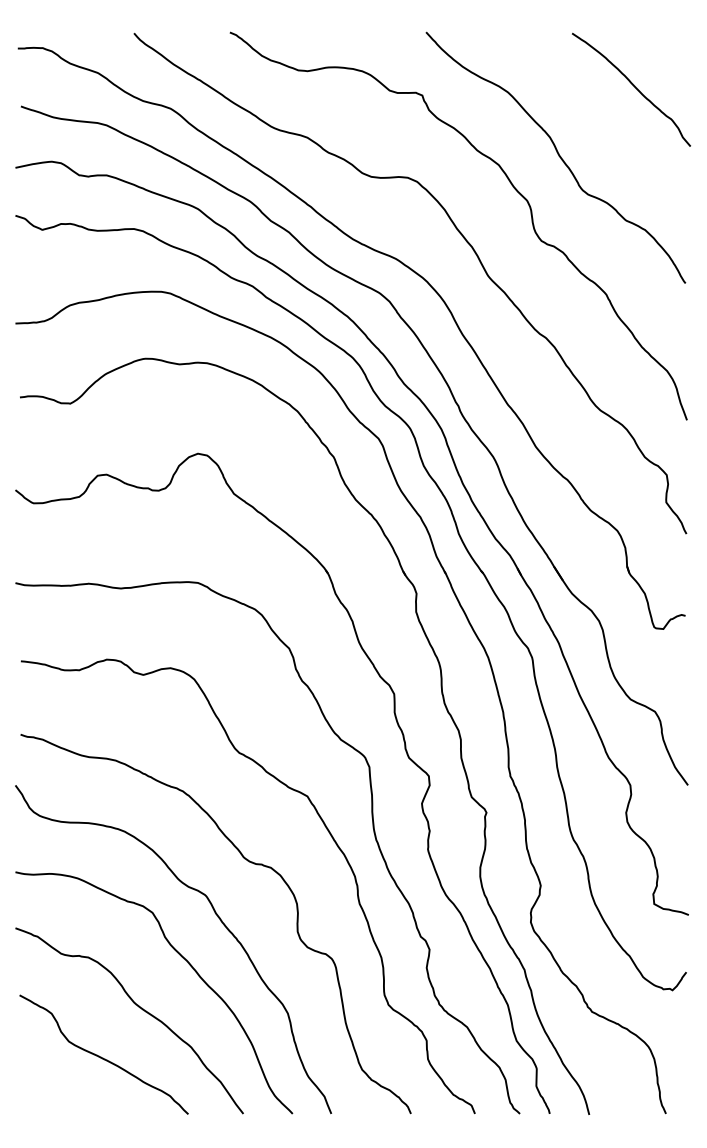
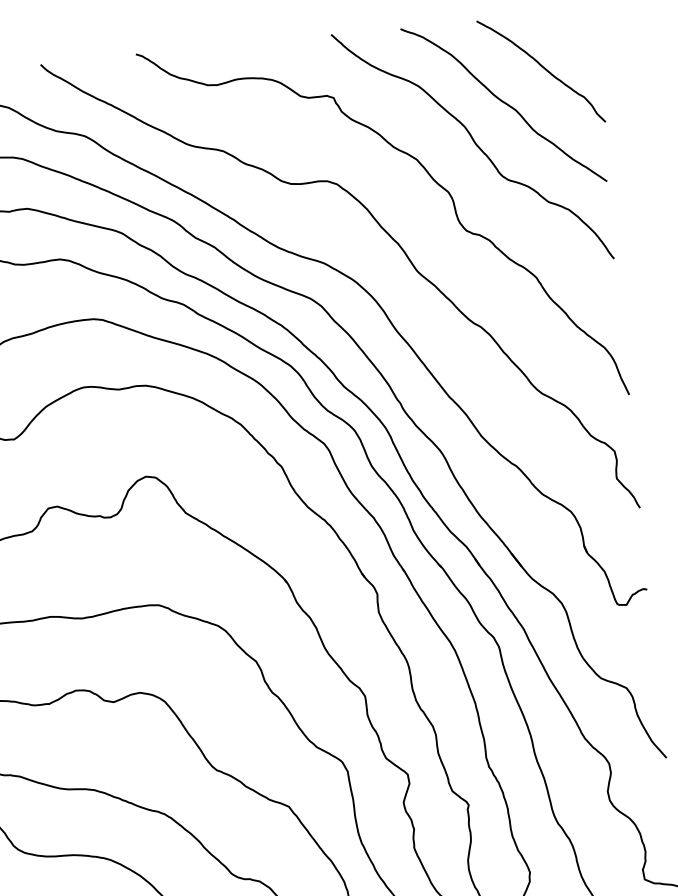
curve: (591, 118) -> (504, 104), added

